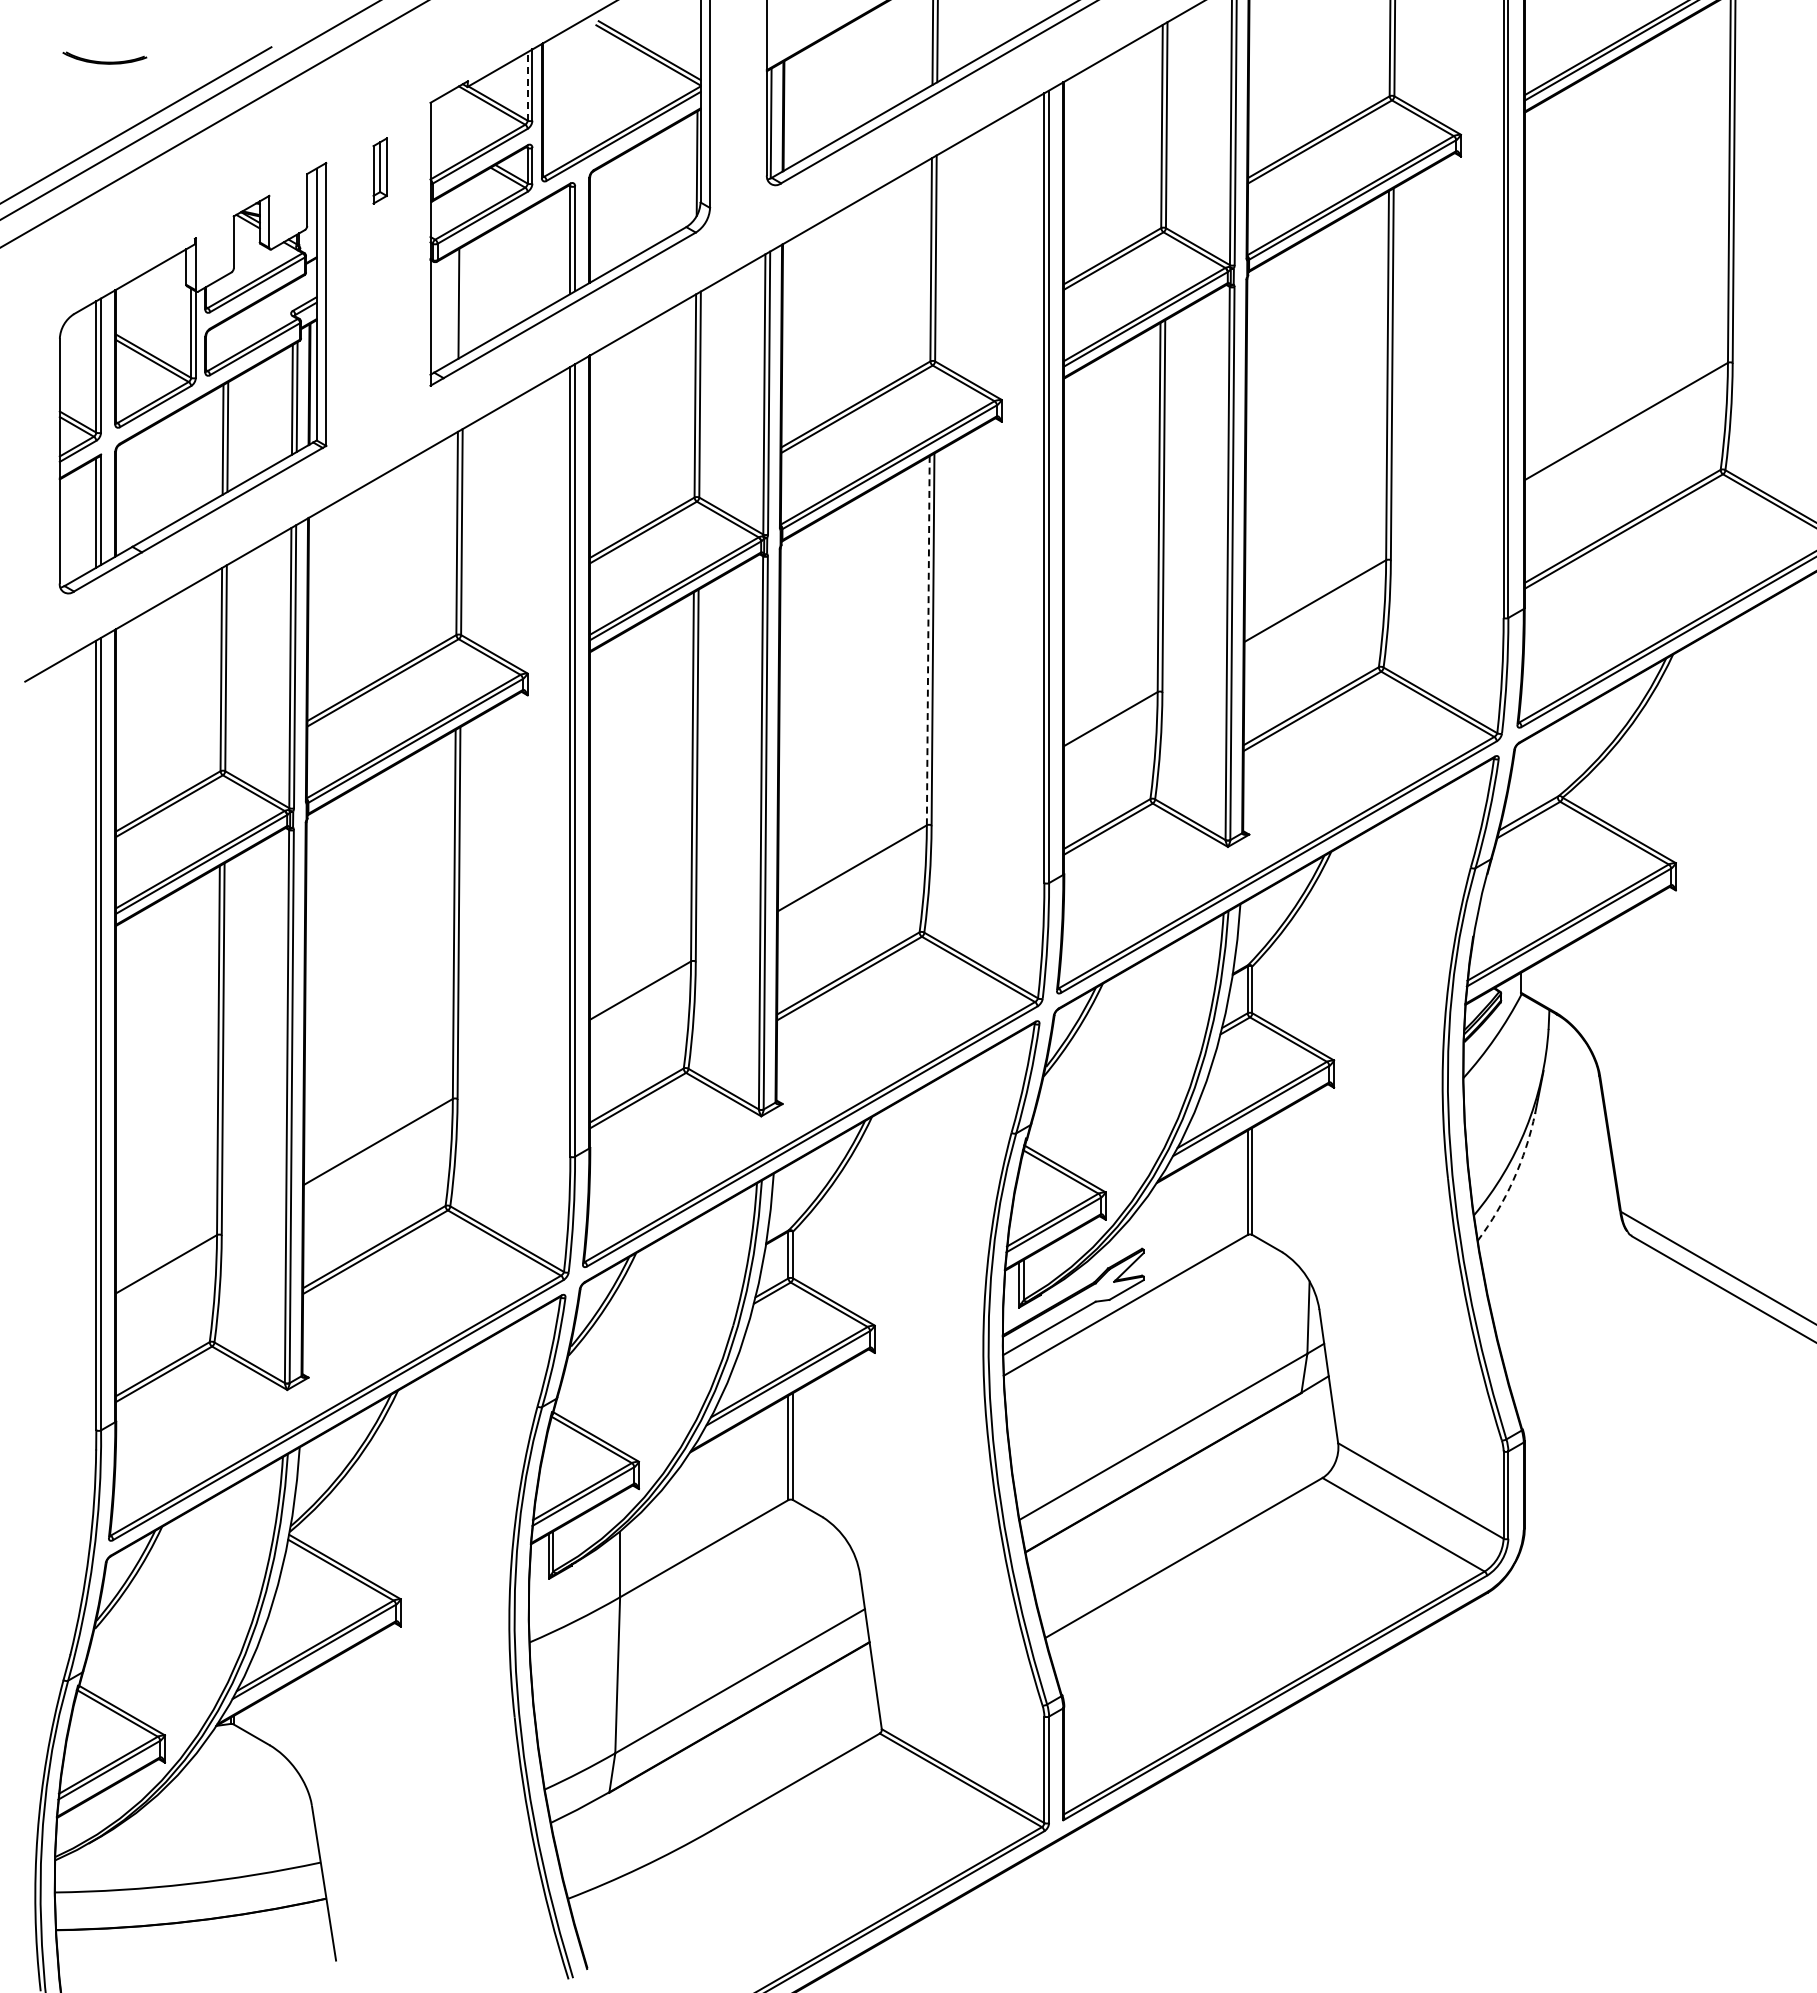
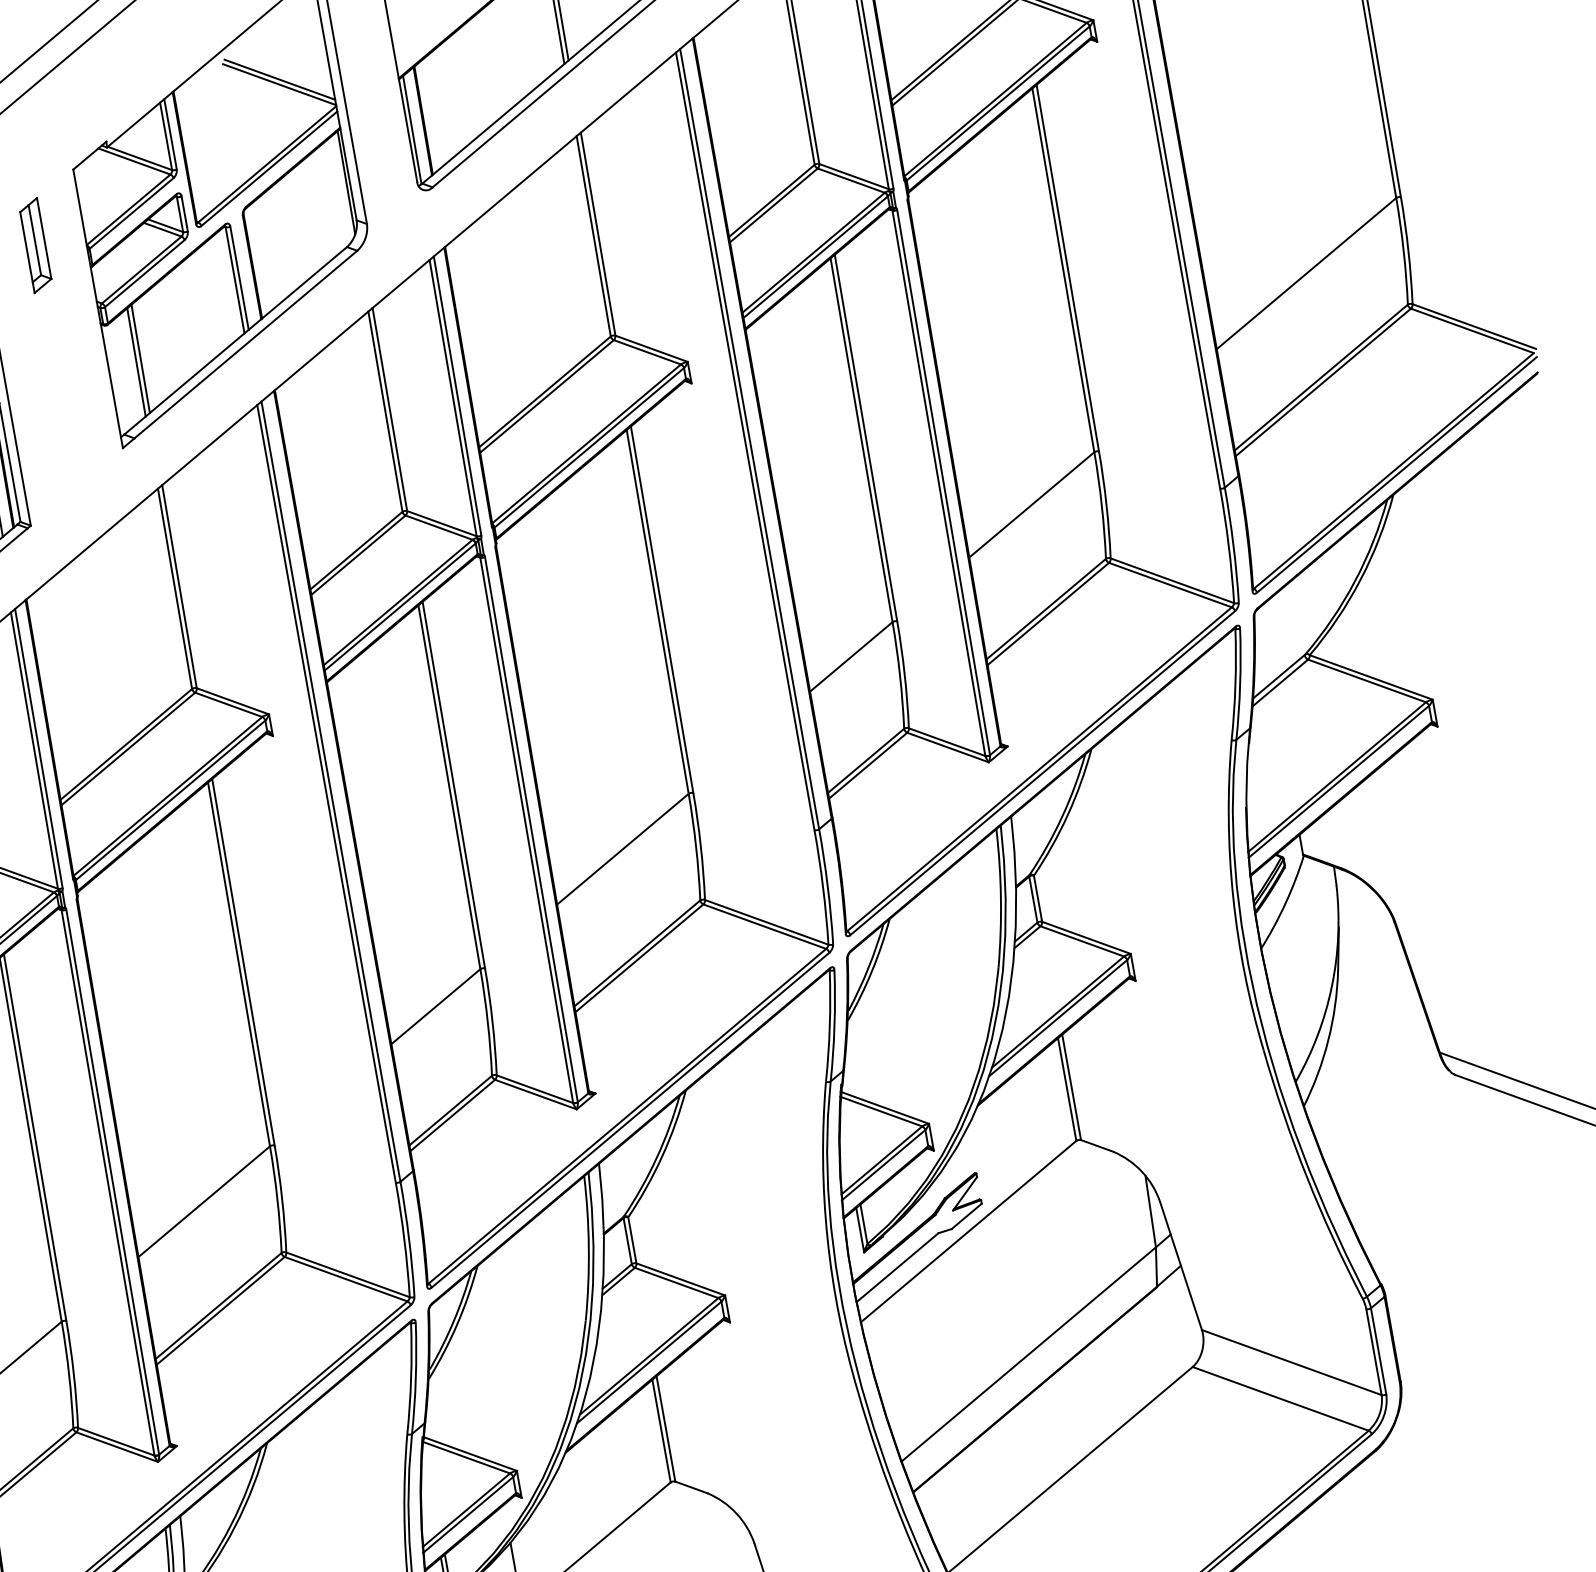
line: (527, 85) -> (165, 135), dashed -> solid
part: (379, 170) -> (34, 245), size x1.43
line: (463, 300) -> (140, 358), added
line: (928, 640) -> (657, 611), dashed -> solid
arc: (1513, 1180) -> (1328, 1040), dashed -> solid

